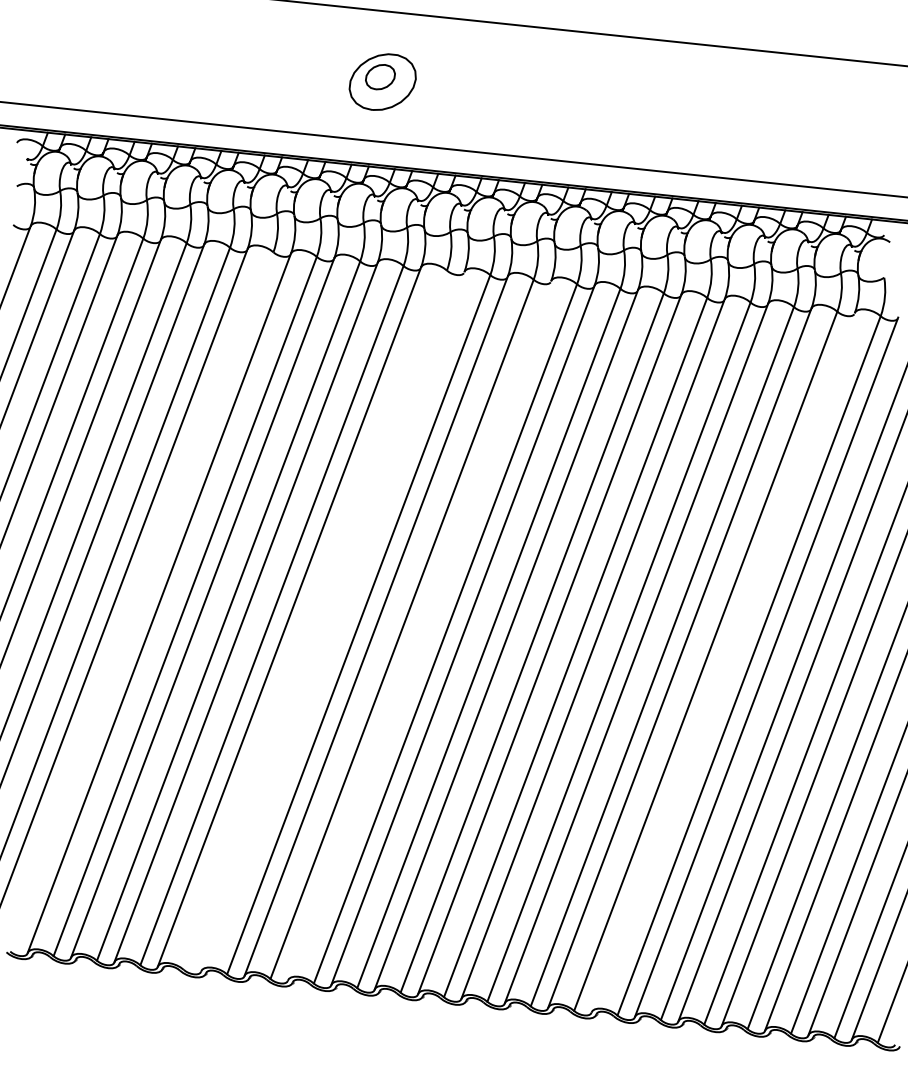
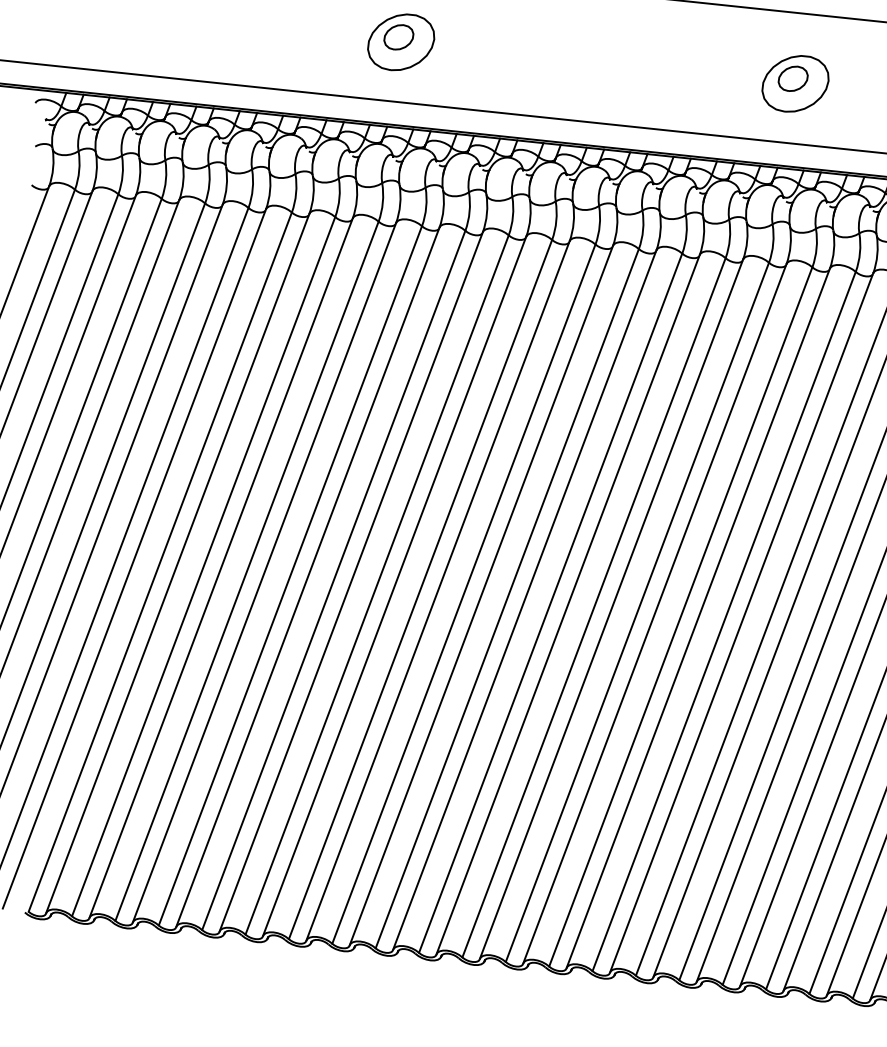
part: (777, 123) -> (795, 83), added
line: (141, 601) -> (159, 561), added
line: (314, 619) -> (332, 579), added
line: (332, 621) -> (350, 581), added
line: (419, 630) -> (437, 590), added
line: (722, 662) -> (740, 622), added

